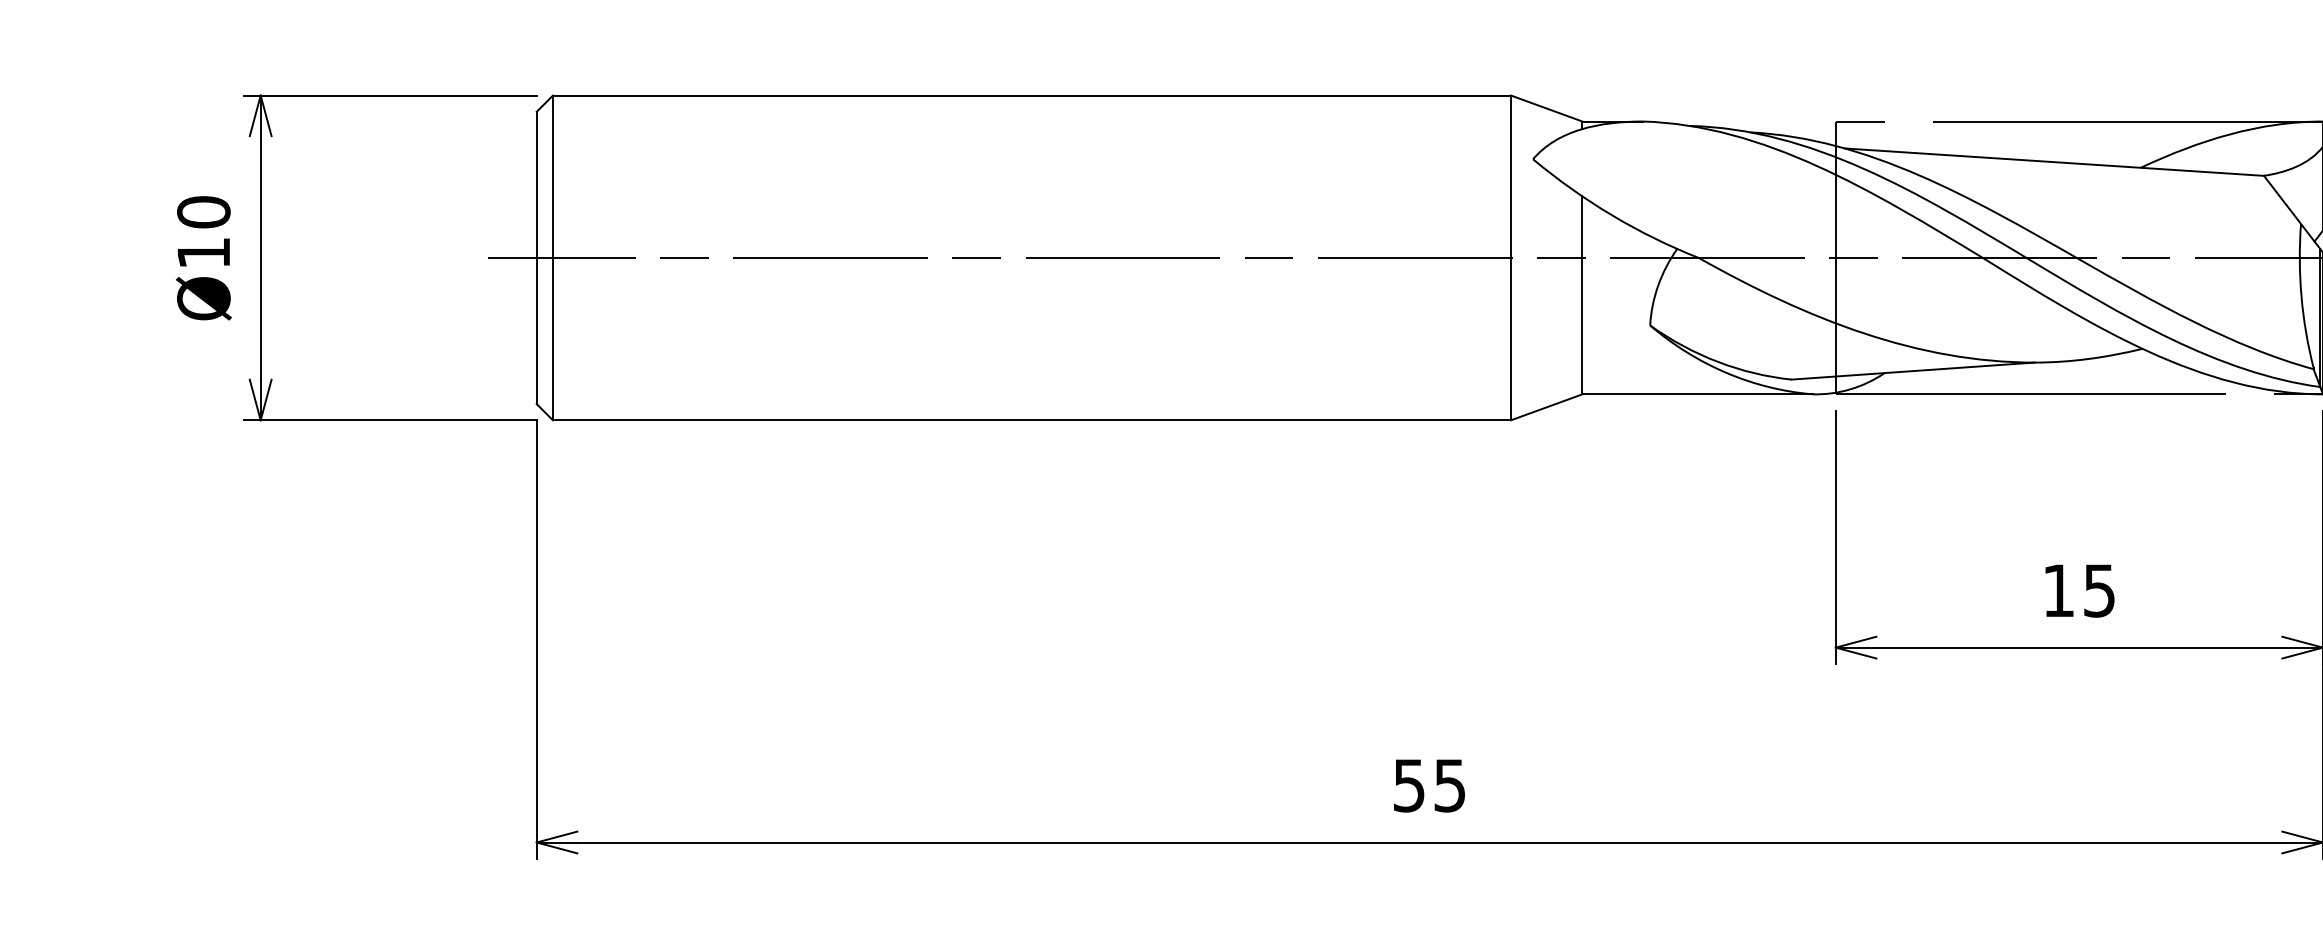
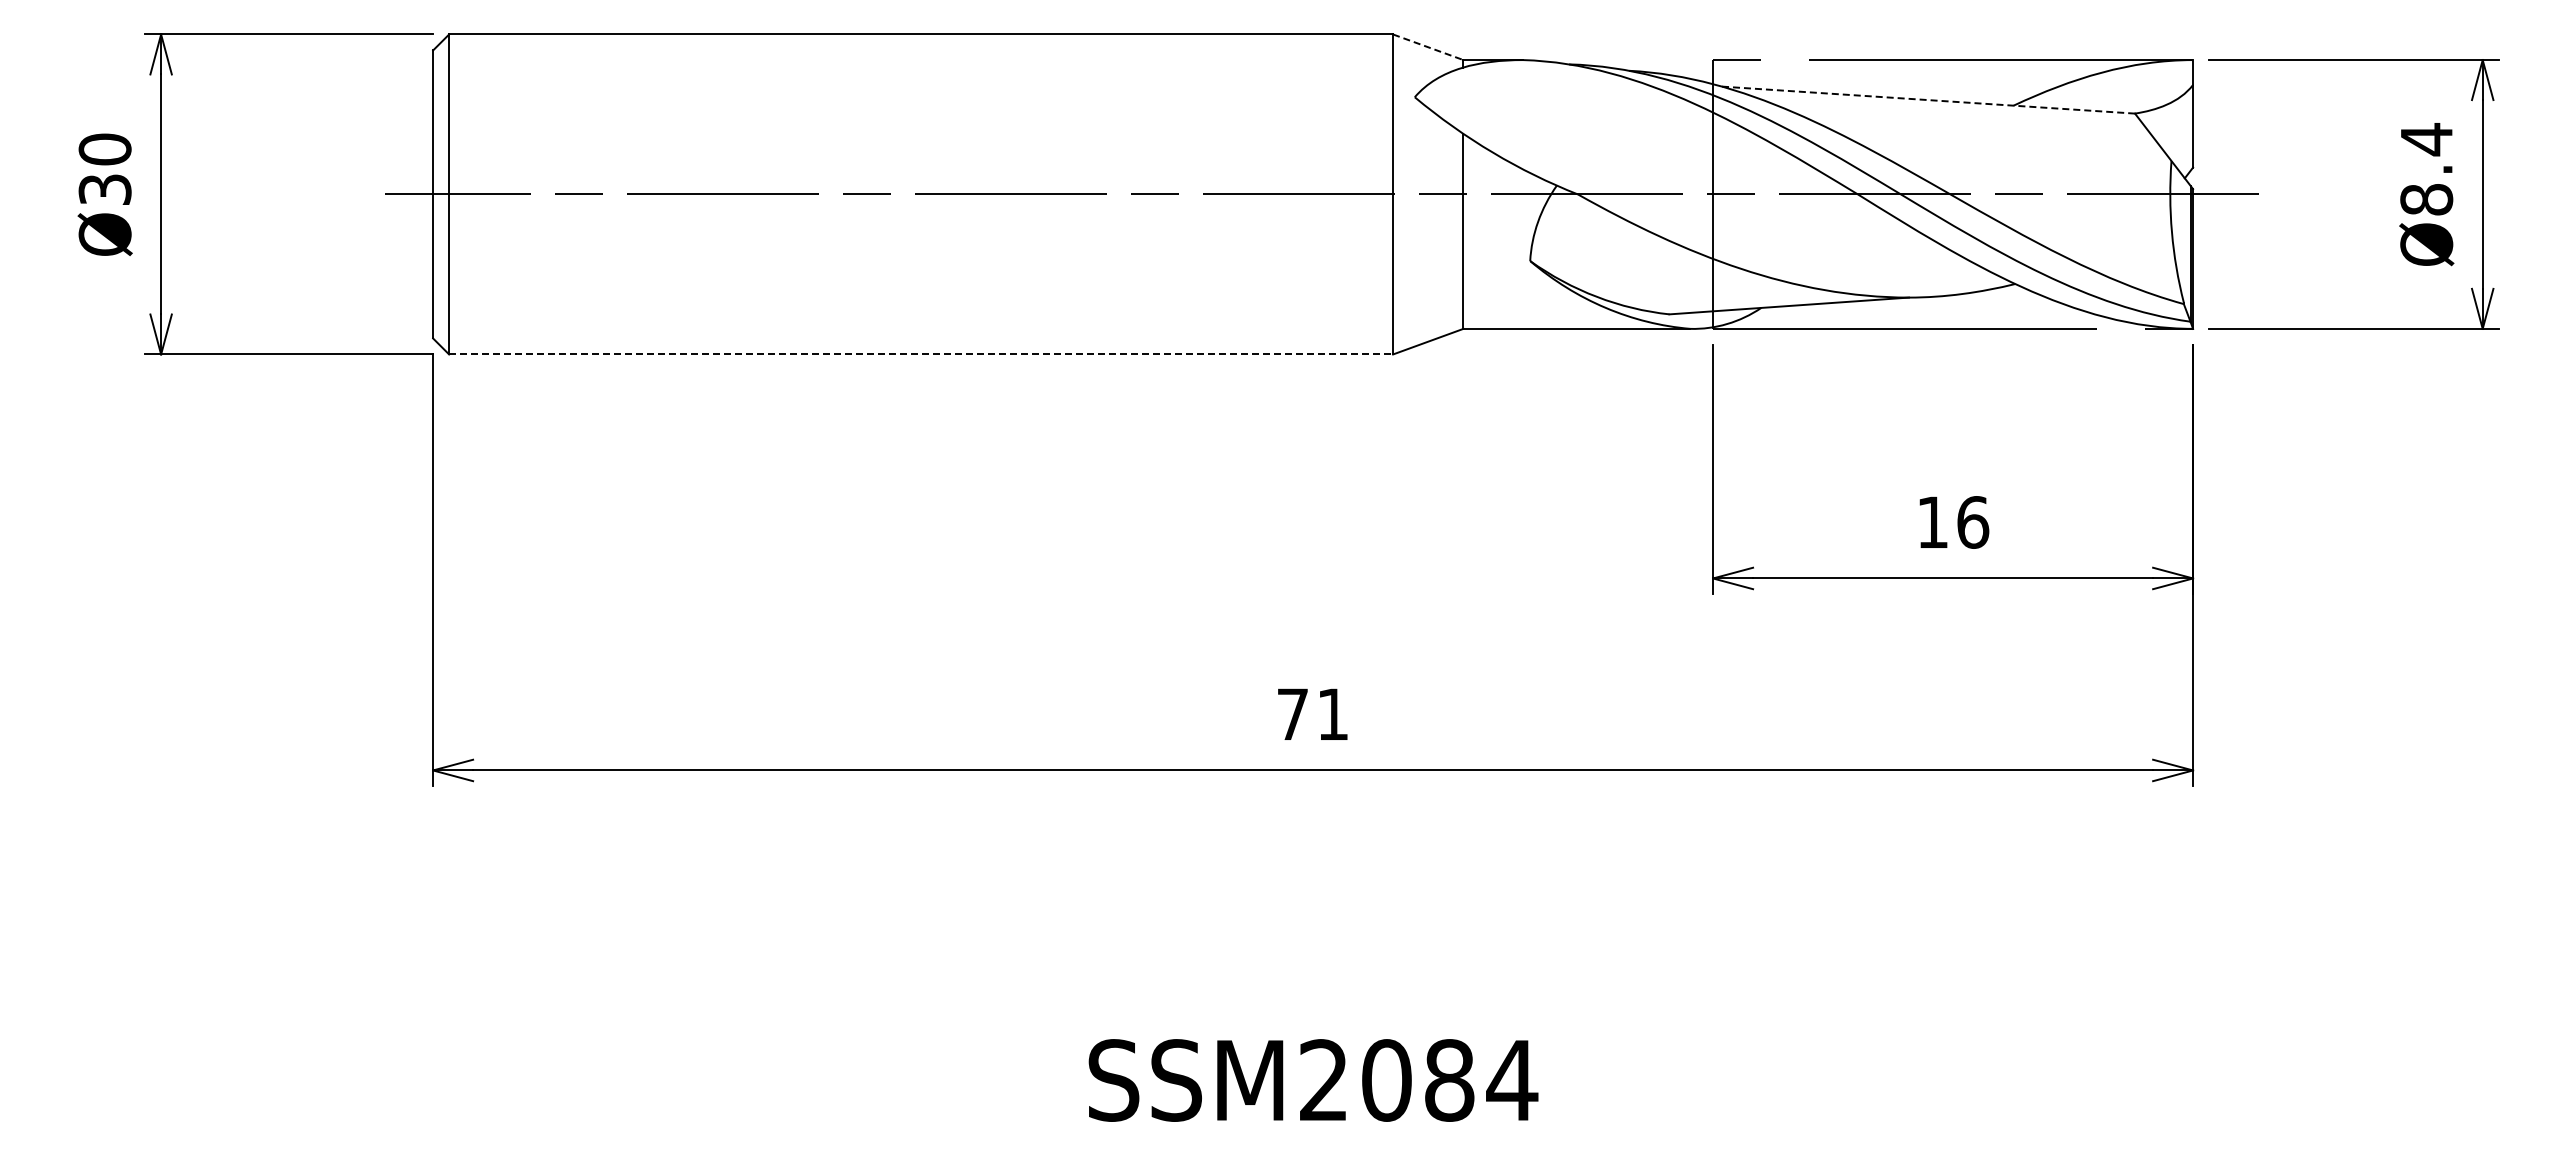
line: (1546, 108) -> (1428, 47), solid -> dashed
line: (2054, 162) -> (1928, 100), solid -> dashed
text: (203, 252) -> (104, 189), Ø10 -> Ø30
line: (1032, 420) -> (921, 354), solid -> dashed
text: (2100, 590) -> (1973, 522), 15 -> 16
text: (1429, 785) -> (1312, 714), 55 -> 71

